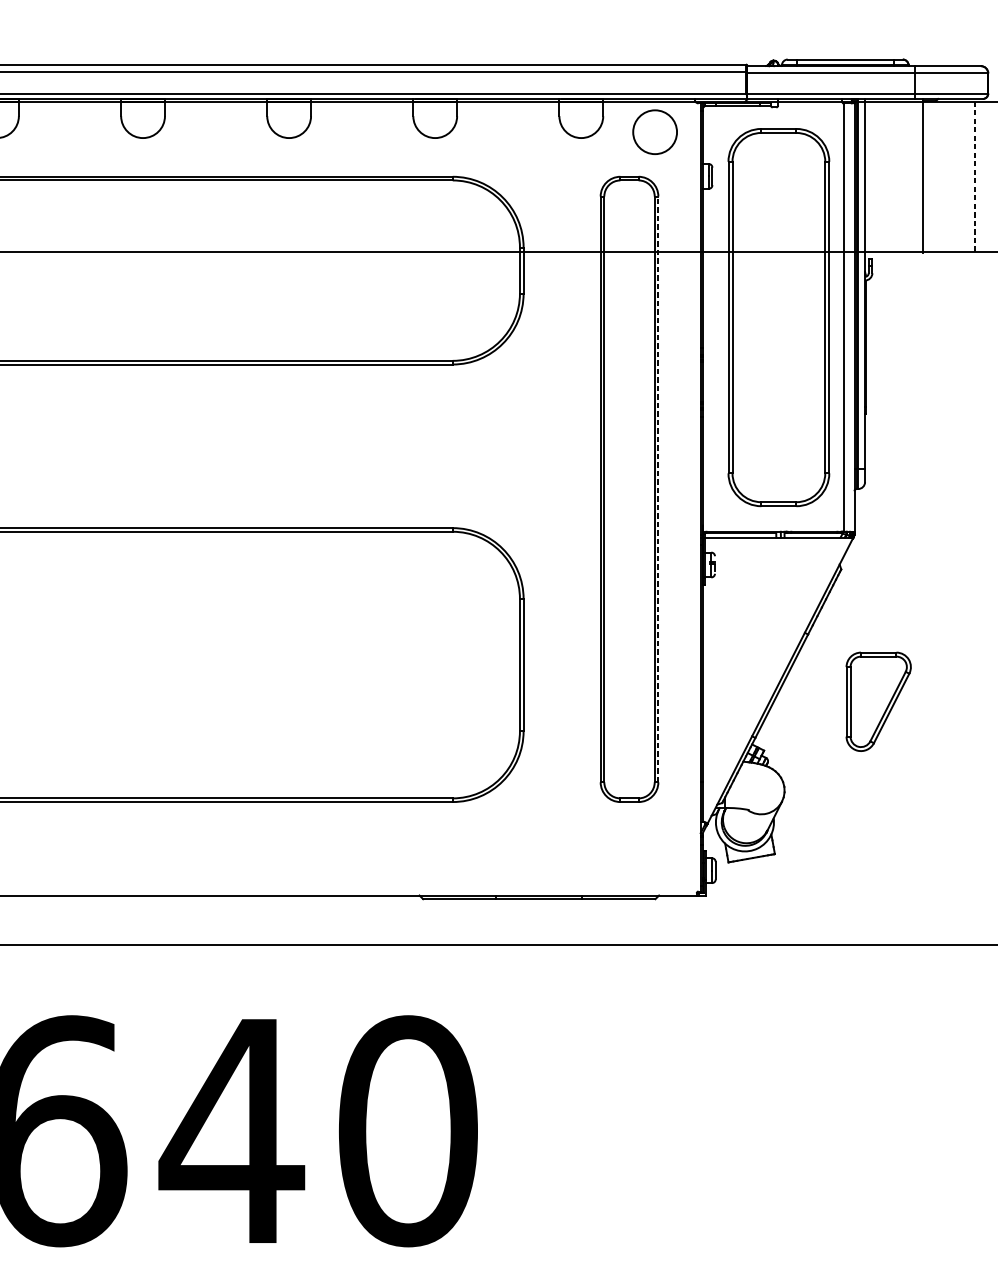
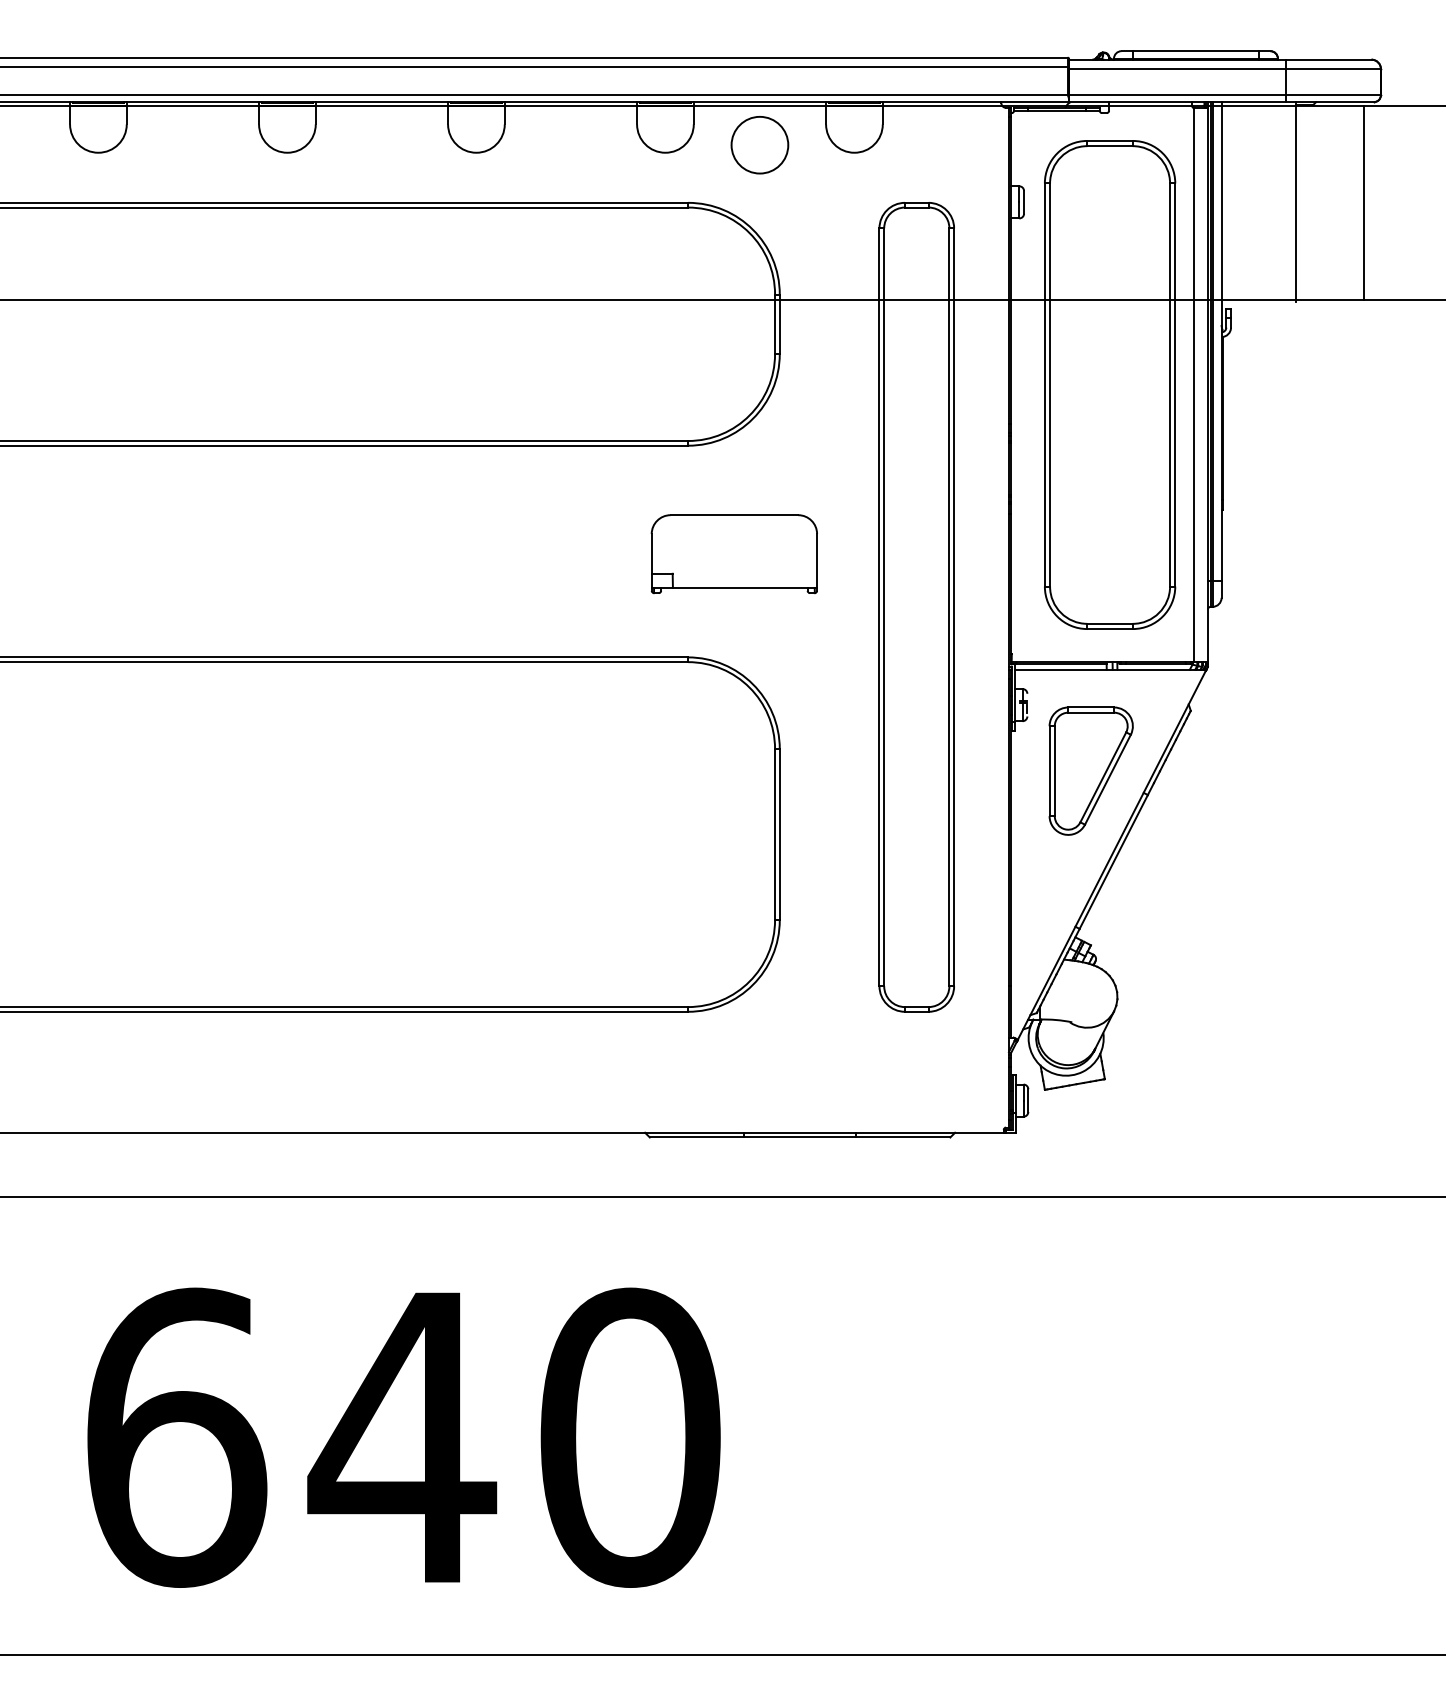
circle: (654, 132) -> (759, 145), moved
line: (974, 176) -> (1363, 202), dashed -> solid
part: (487, 448) -> (733, 554), added
line: (658, 489) -> (954, 607), dashed -> solid
part: (878, 701) -> (1090, 770), moved

